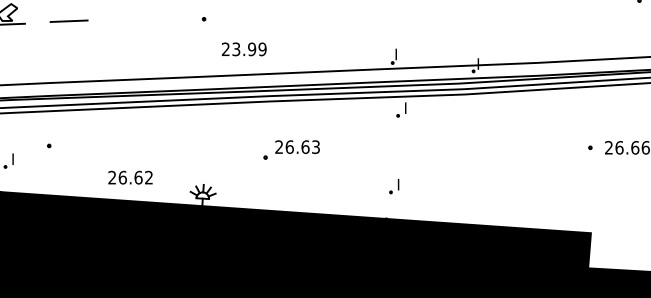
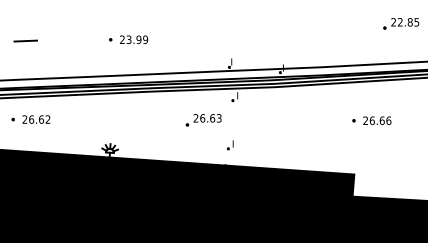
text: (244, 48) -> (134, 39), moved
part: (291, 150) -> (203, 120), moved
text: (130, 177) -> (36, 119), moved

